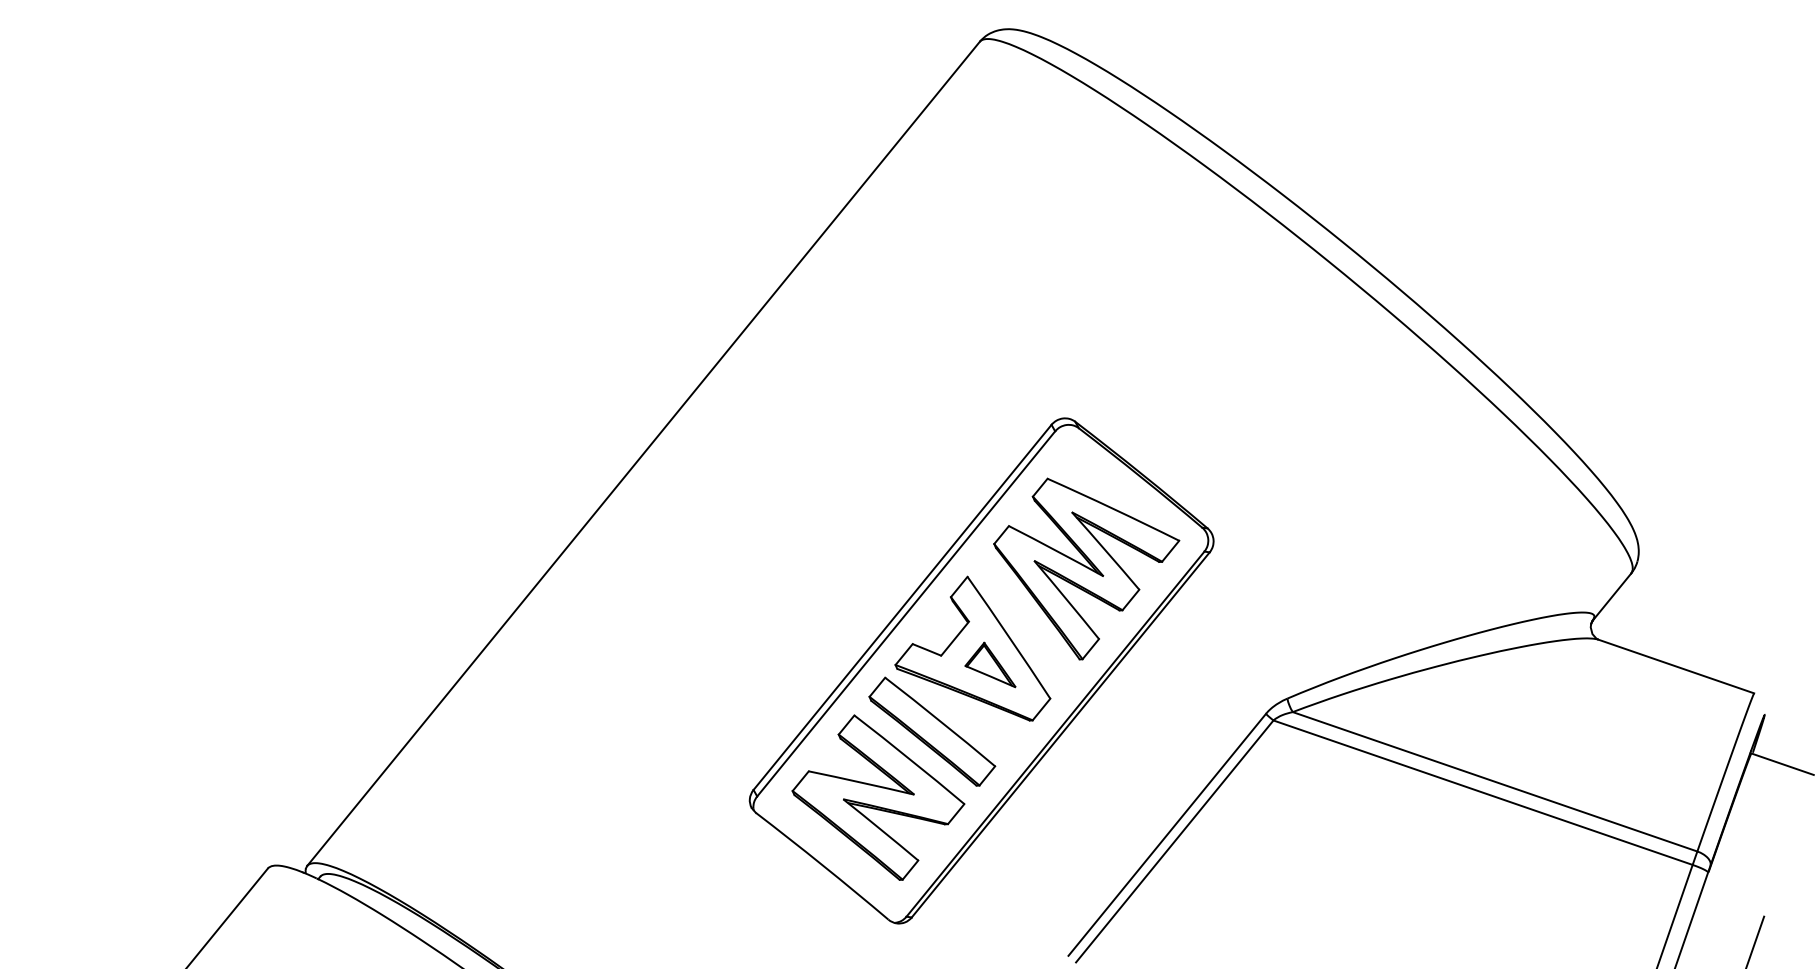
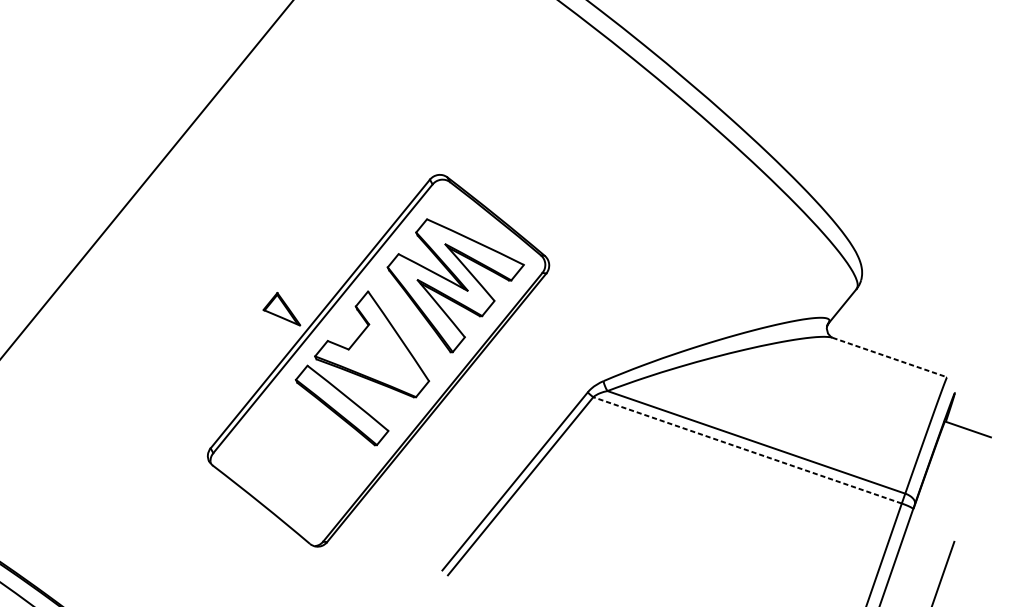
part: (990, 664) -> (281, 308), moved
line: (1676, 666) -> (889, 357), solid -> dashed
line: (1483, 792) -> (747, 450), solid -> dashed
part: (878, 797) -> (302, 453), removed

